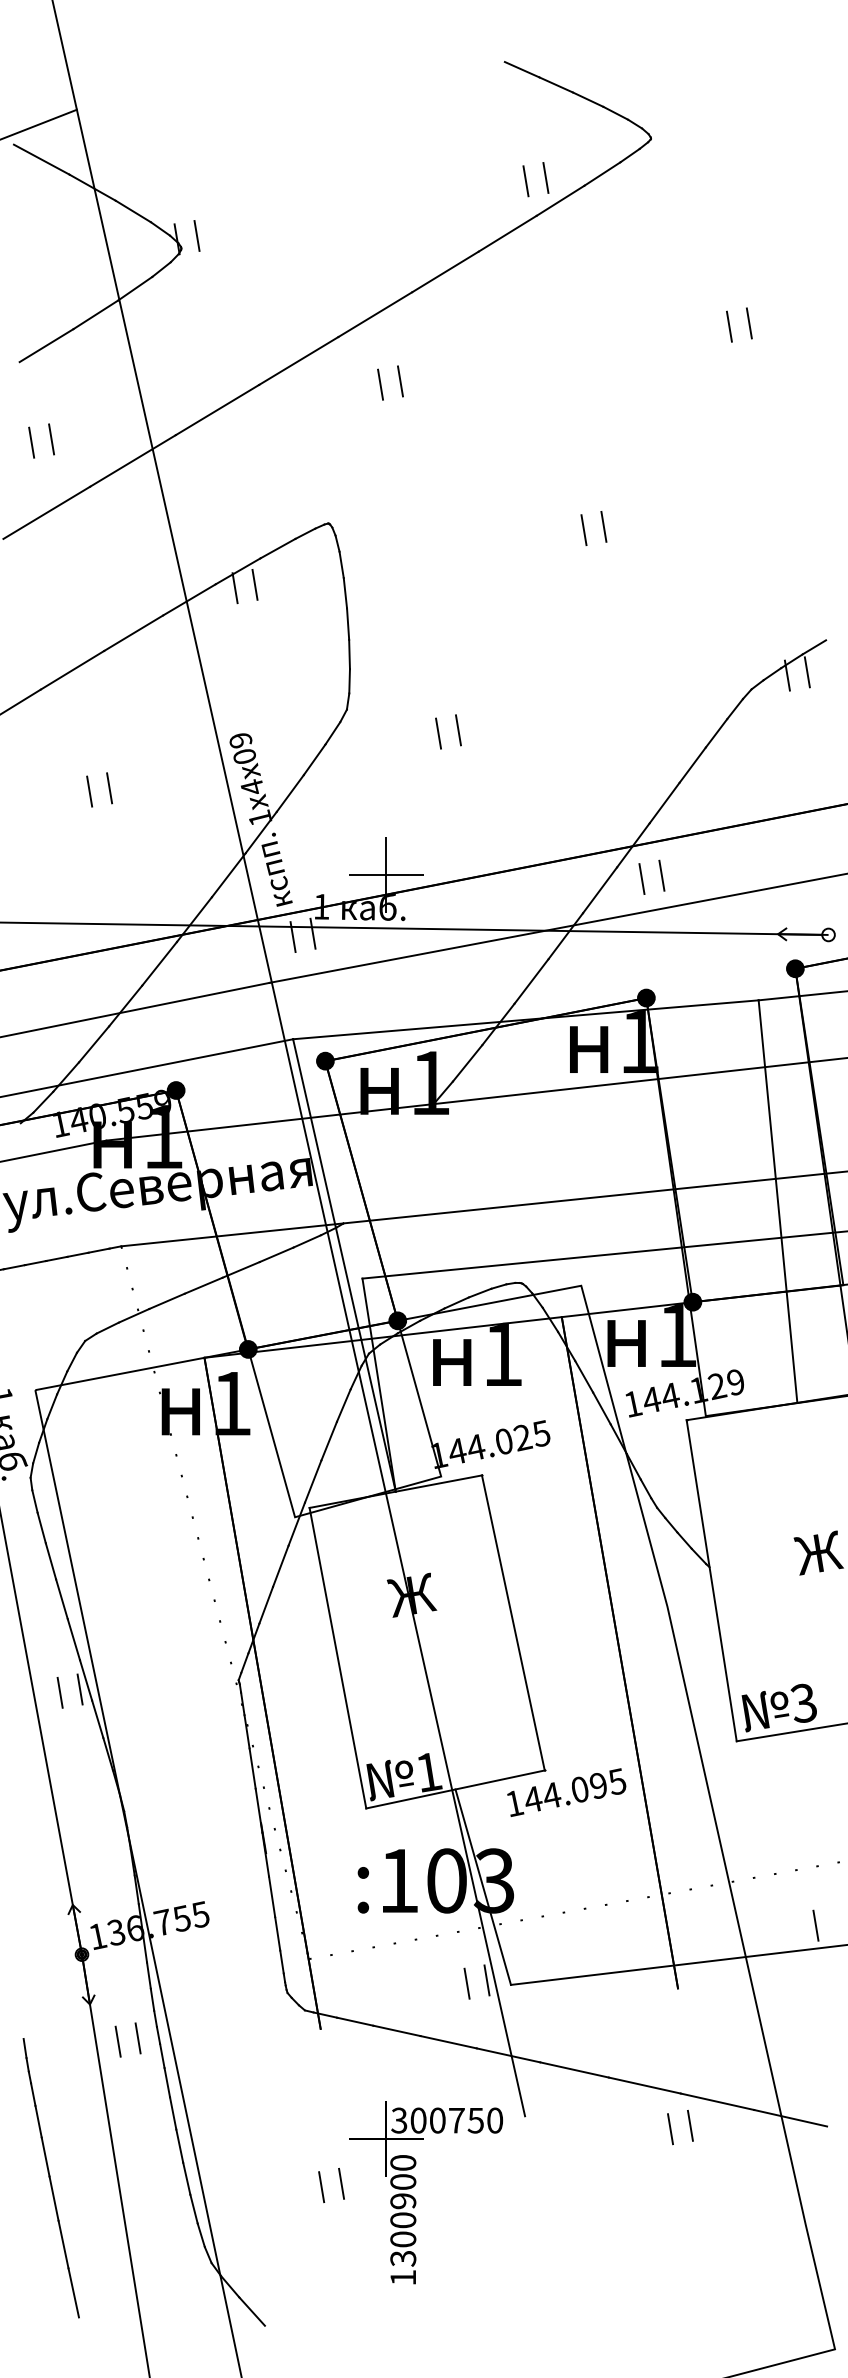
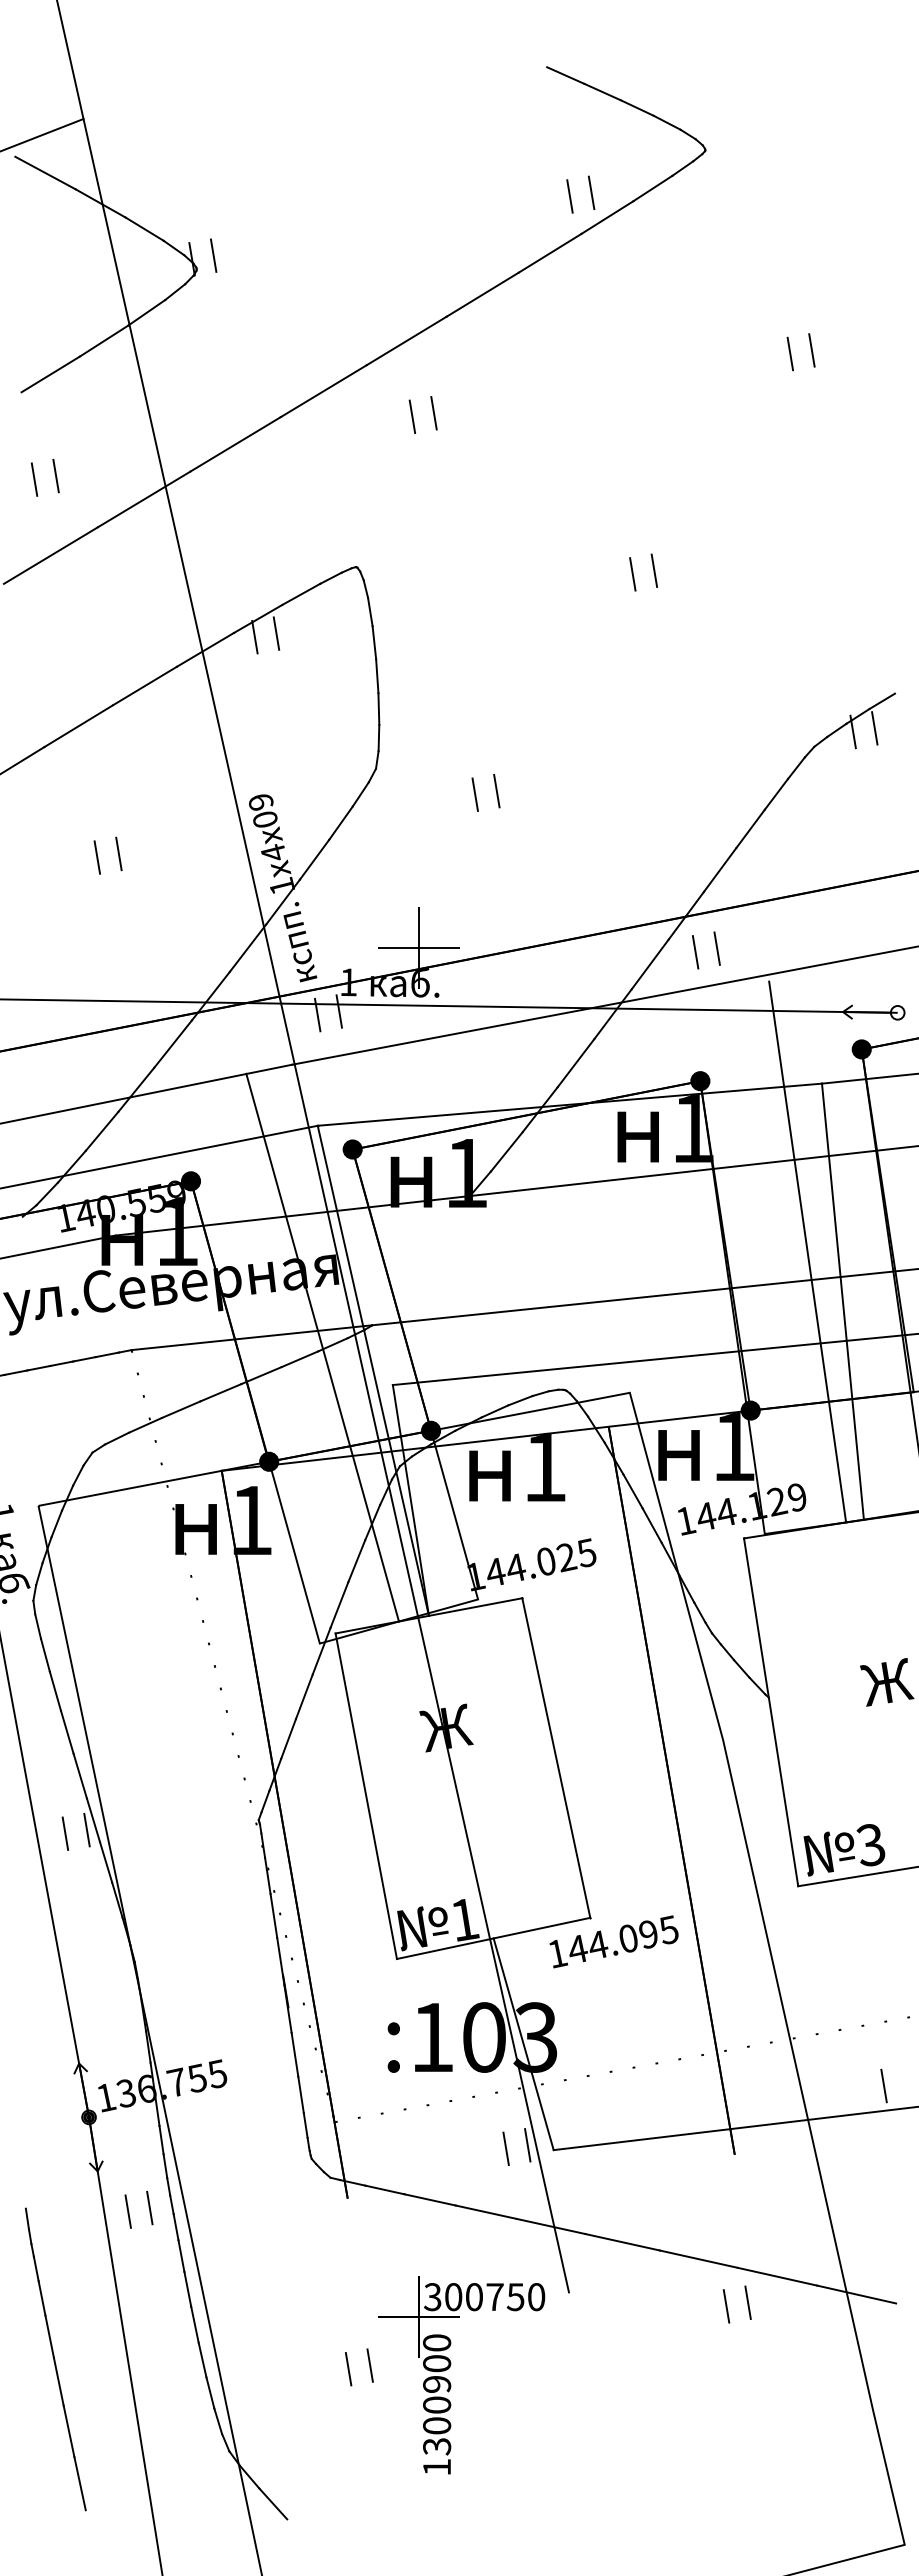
line: (745, 1155) -> (807, 1251), added
line: (297, 1243) -> (322, 1347), added

